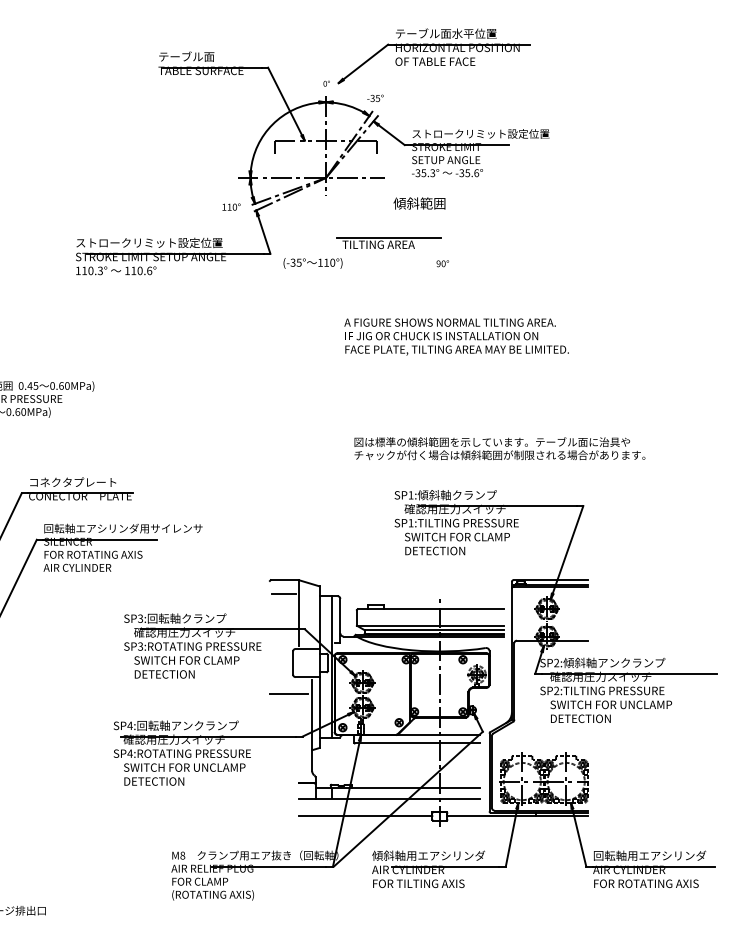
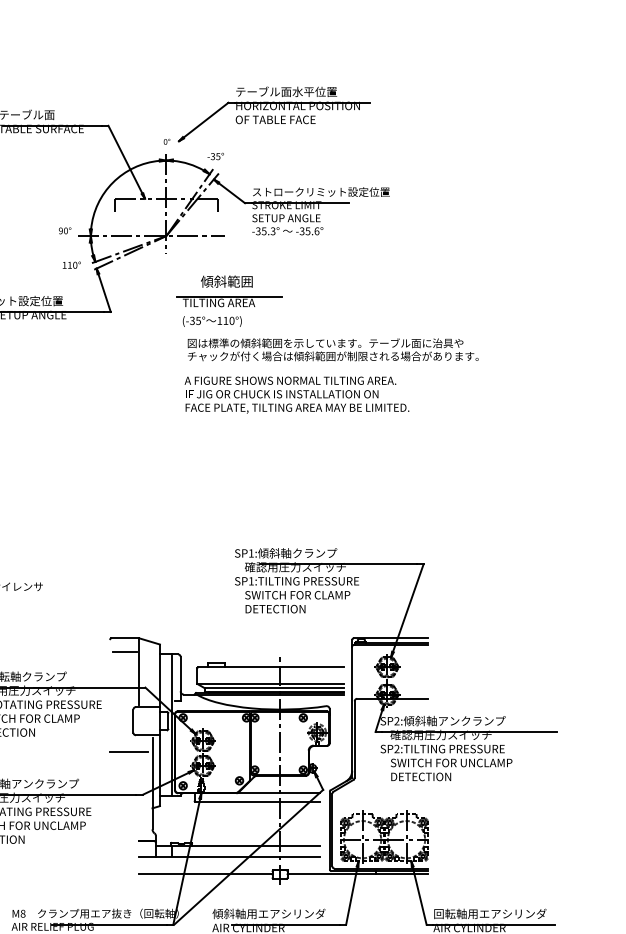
text: (419, 203) -> (226, 281), moved
text: (312, 263) -> (211, 321), moved
text: (442, 263) -> (64, 230), moved
text: (499, 448) -> (332, 349), moved

